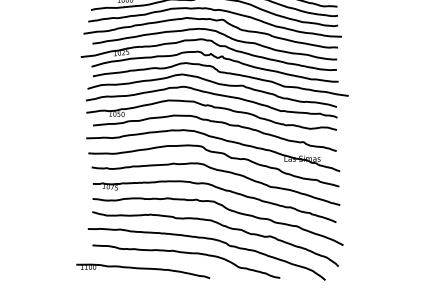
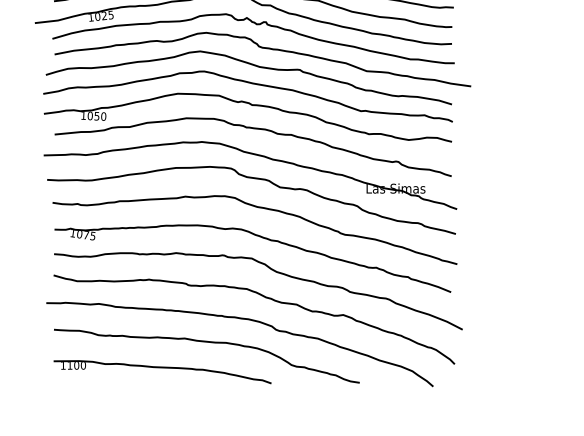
part: (143, 271) -> (163, 372), moved

